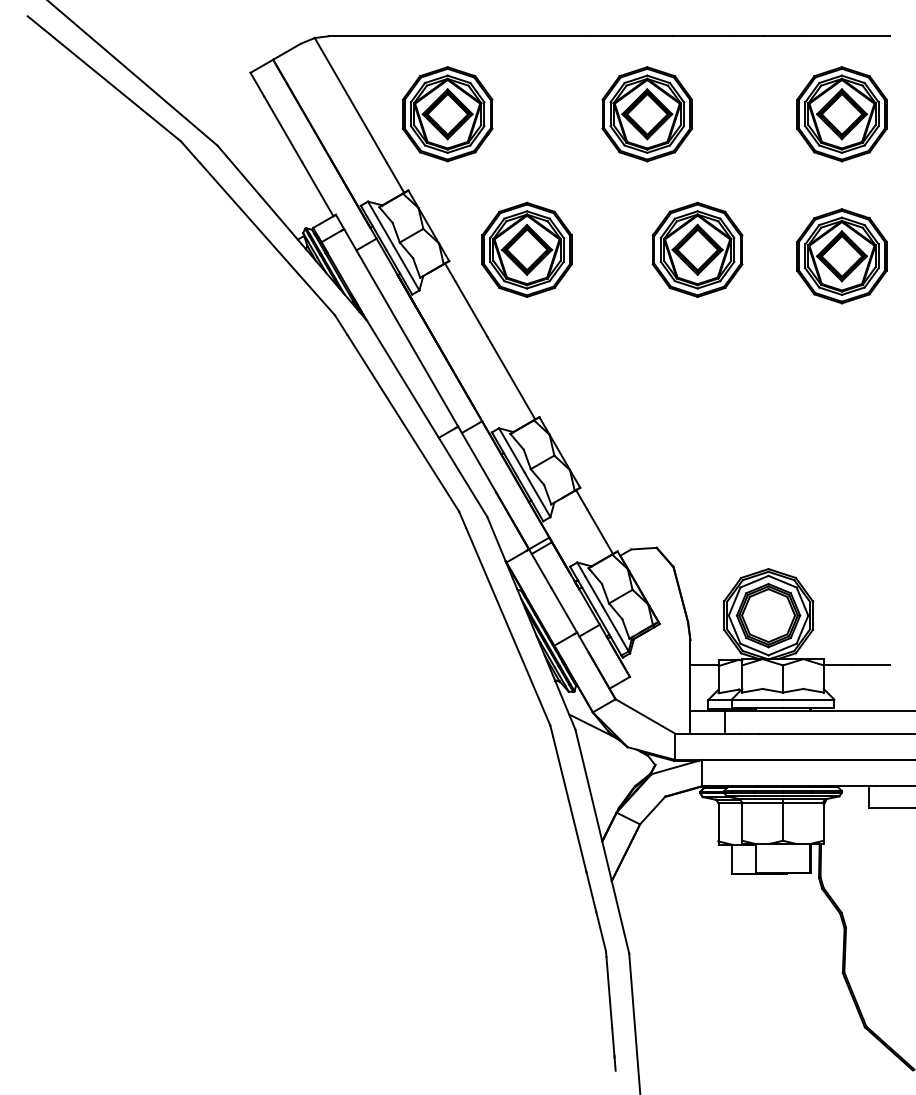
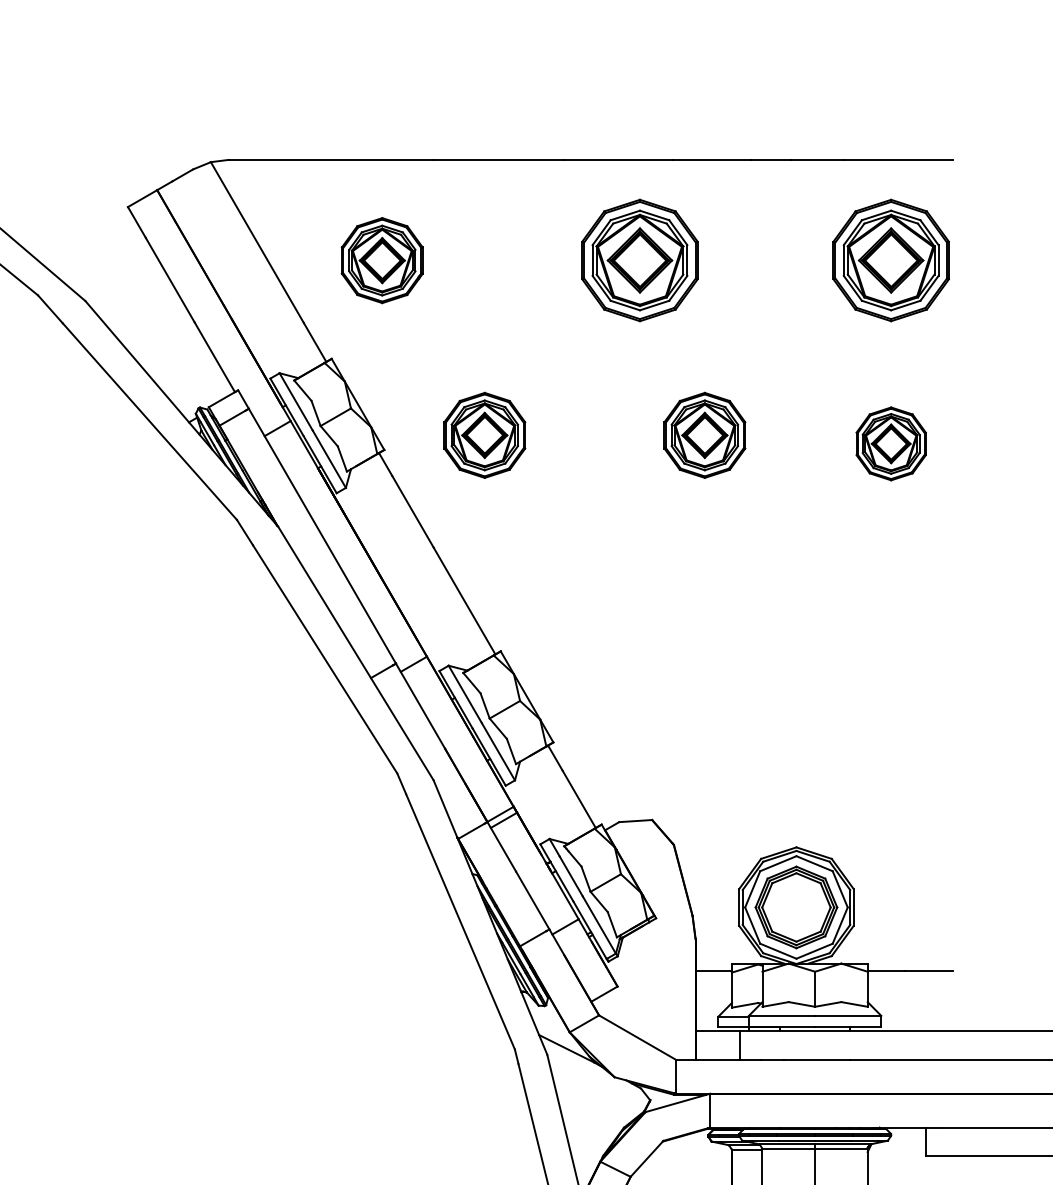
part: (447, 114) -> (382, 260), size x0.7
part: (526, 249) -> (484, 435), size x0.7
part: (697, 249) -> (704, 435), size x0.7
part: (841, 256) -> (890, 444), size x0.6

